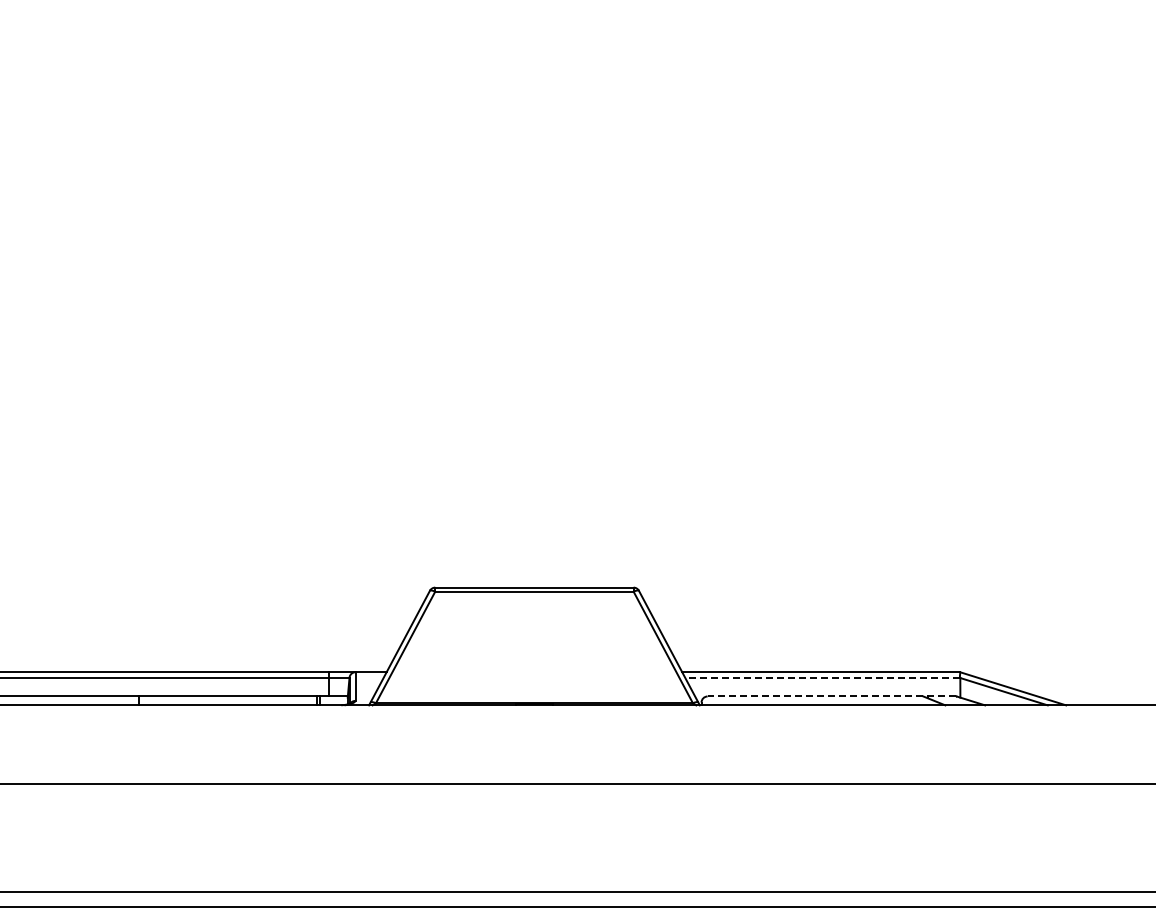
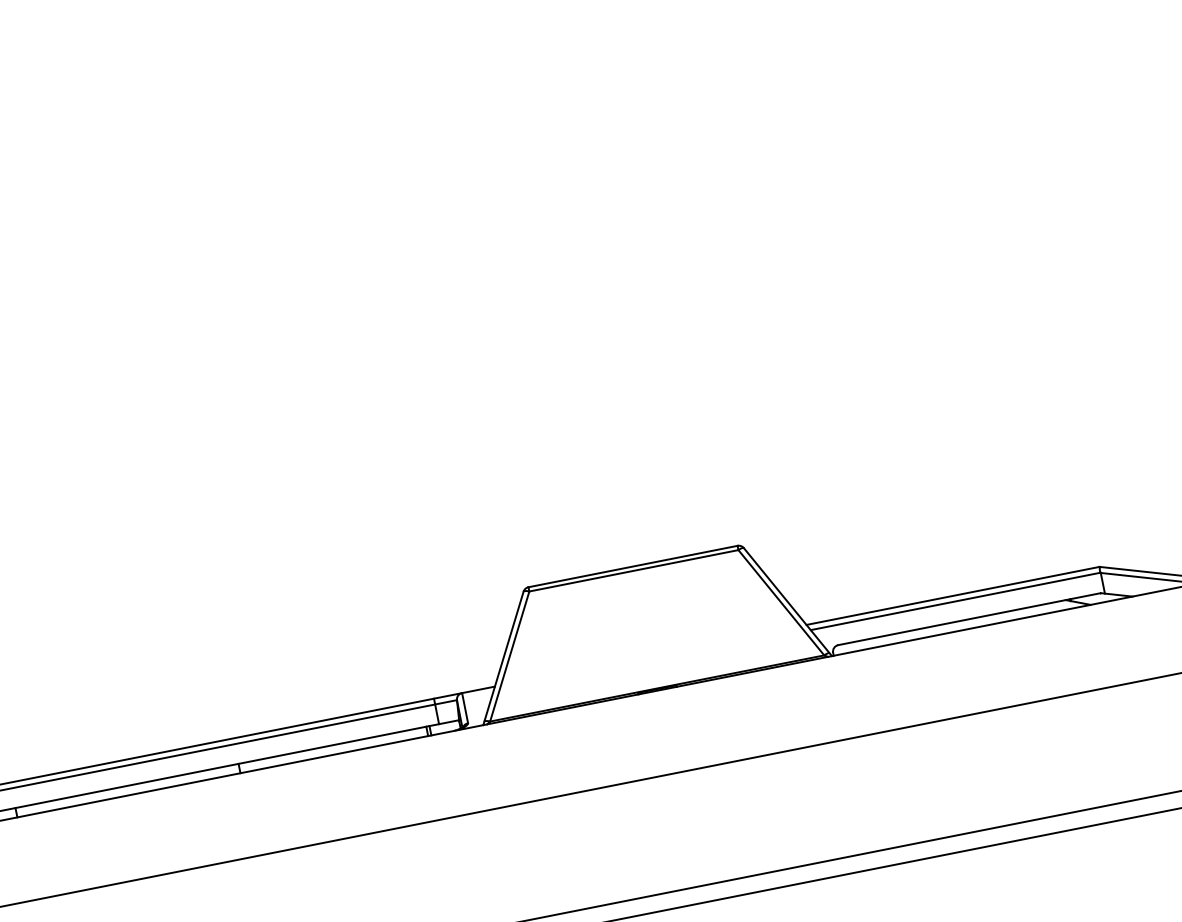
line: (822, 677) -> (955, 601), dashed -> solid
line: (831, 696) -> (968, 619), dashed -> solid

